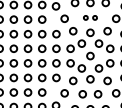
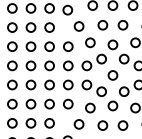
part: (90, 17) -> (113, 24), size x1.67

